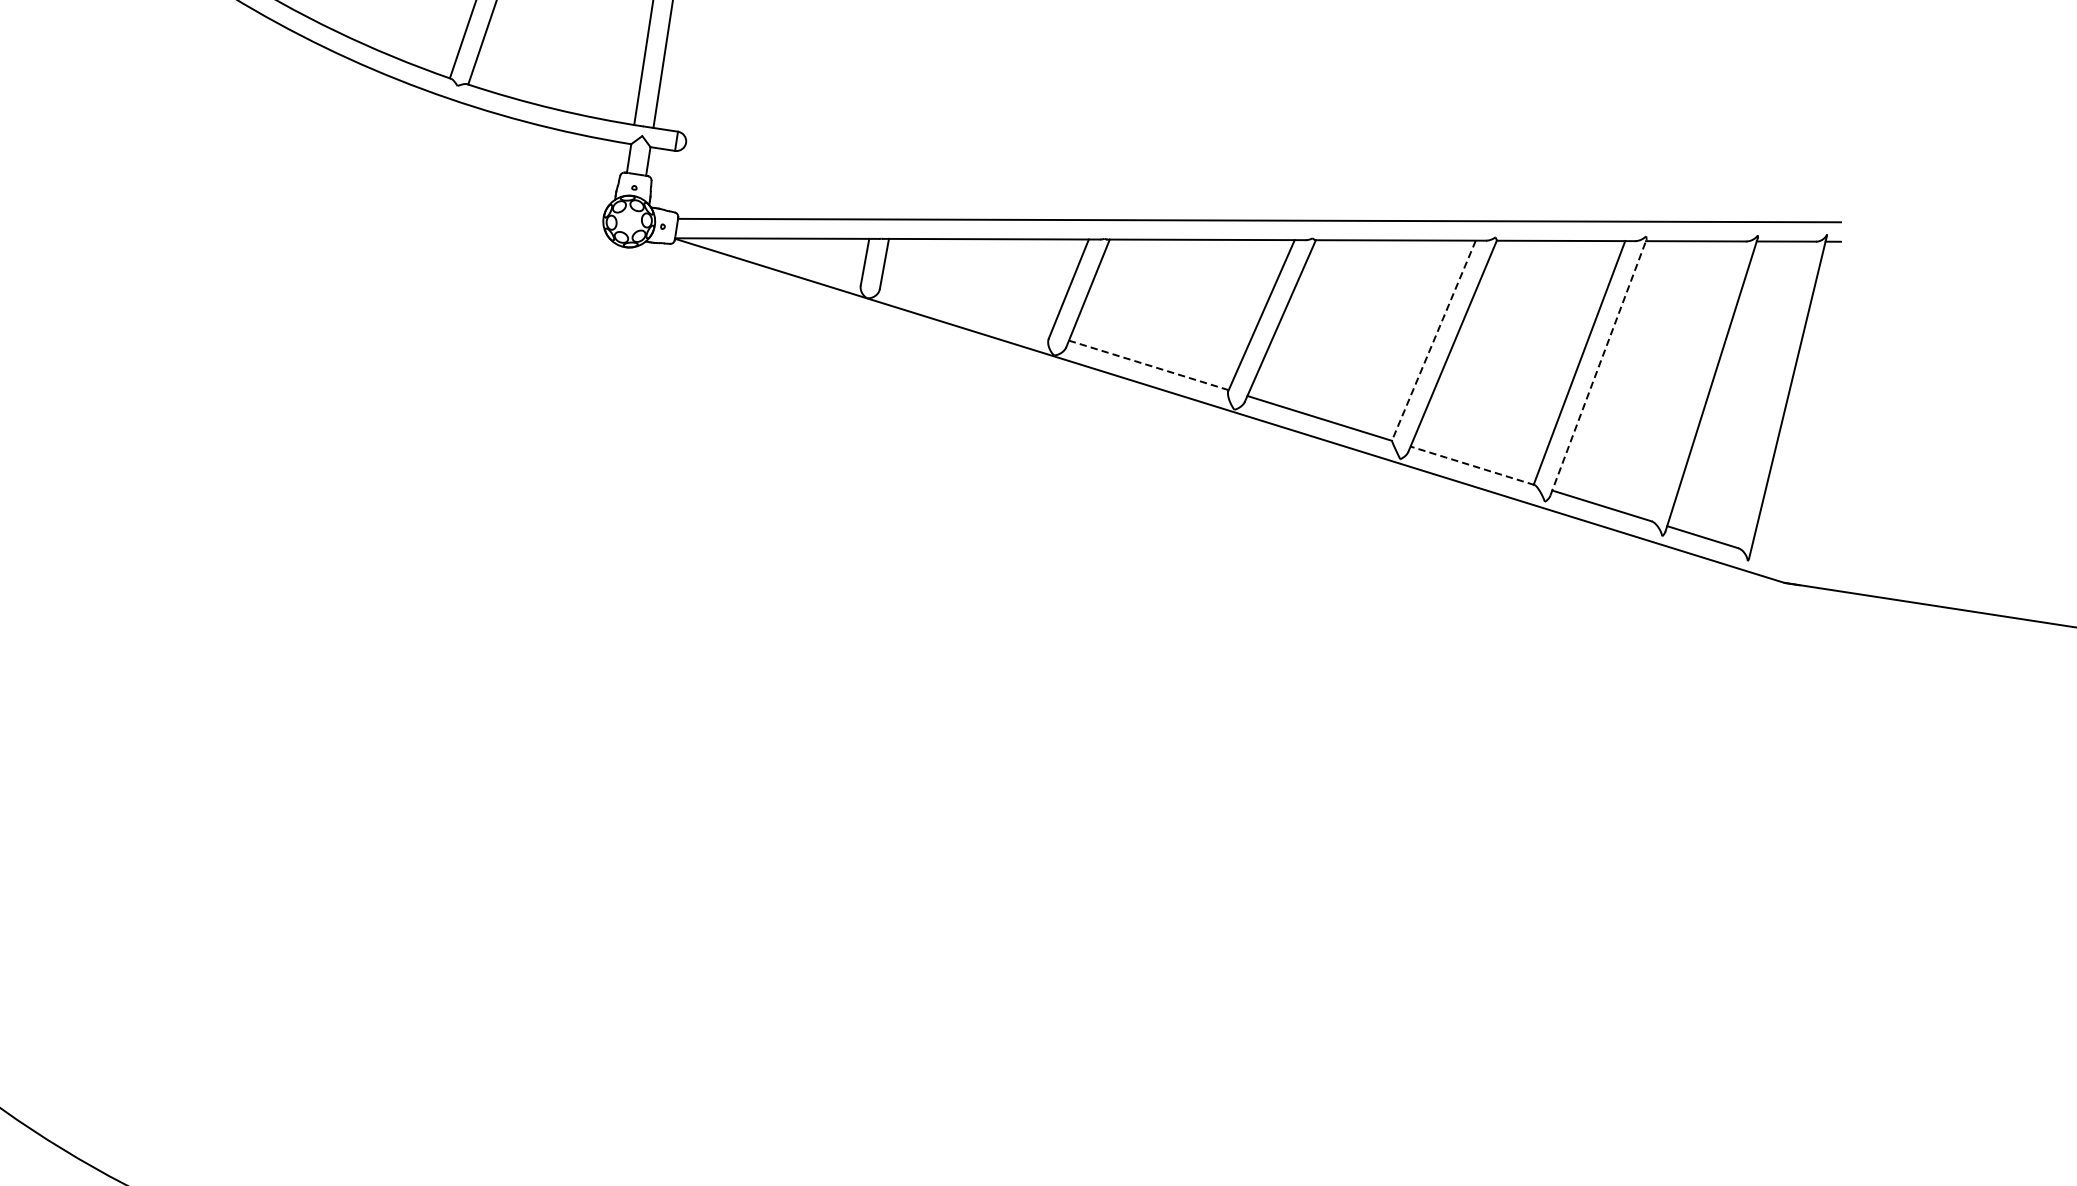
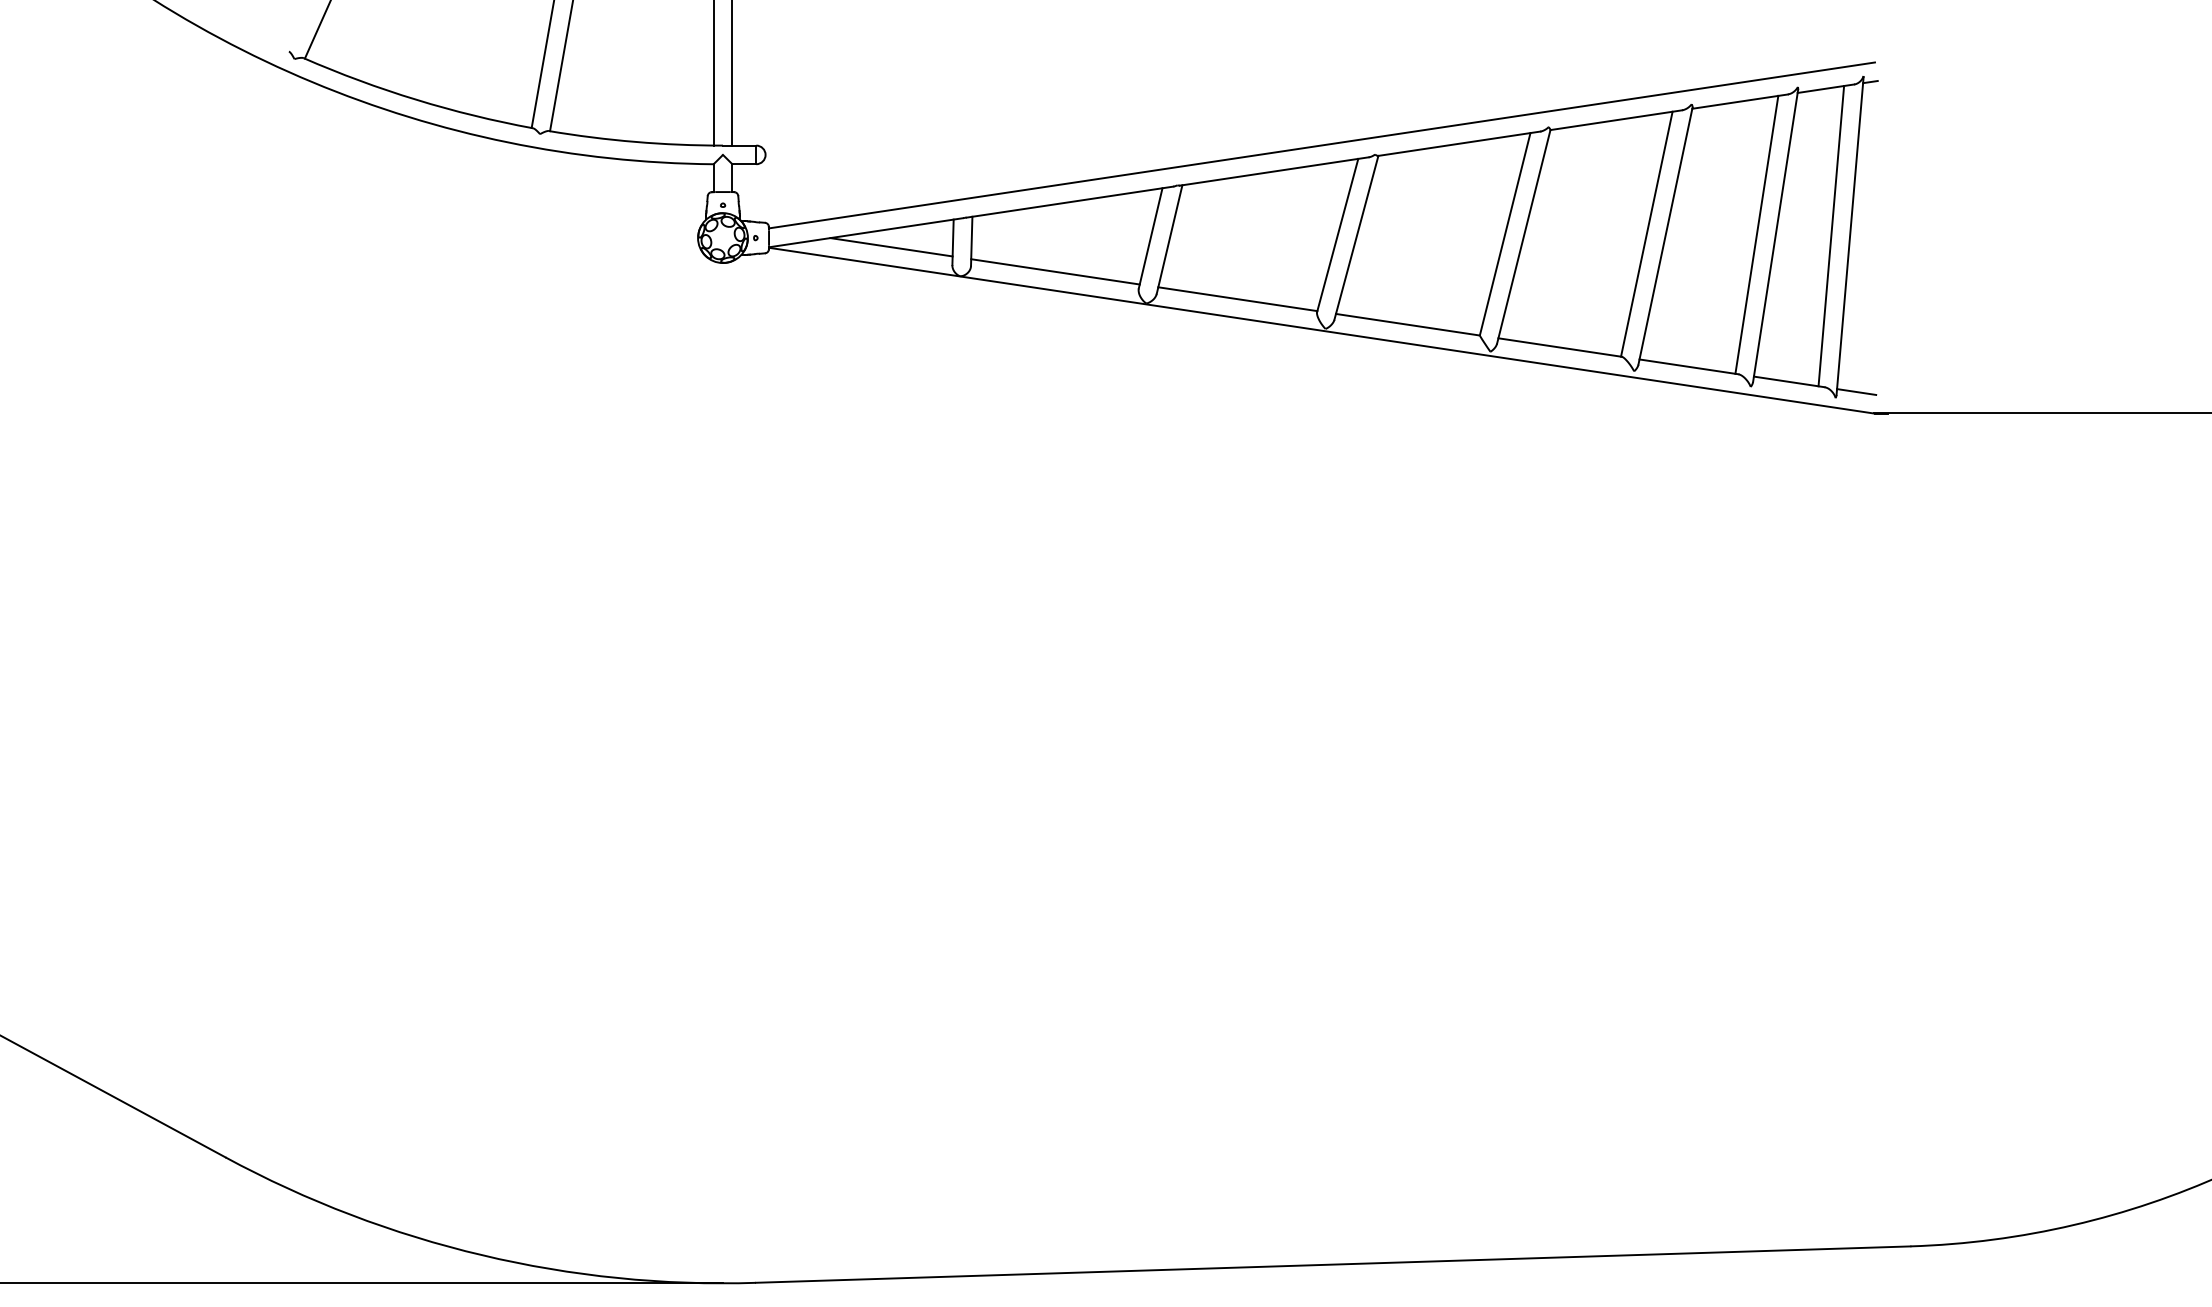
line: (800, 257) -> (891, 247), added
line: (965, 308) -> (1055, 271), added
line: (1434, 340) -> (1505, 234), dashed -> solid
line: (1148, 365) -> (1237, 299), dashed -> solid
line: (1598, 367) -> (1665, 235), dashed -> solid
line: (1692, 380) -> (1756, 234), added
line: (1769, 393) -> (1831, 235), added
line: (1471, 465) -> (1559, 347), dashed -> solid
line: (1770, 557) -> (1856, 391), added

